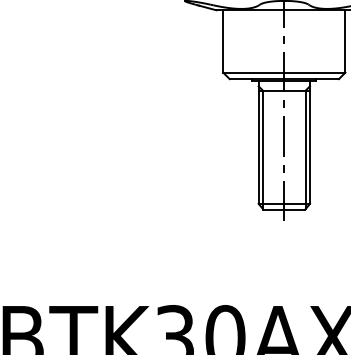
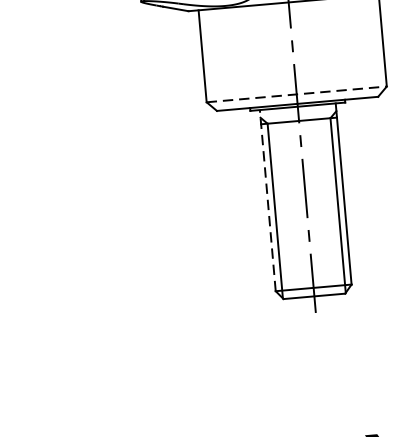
line: (284, 72) -> (296, 94), solid -> dashed
line: (258, 141) -> (267, 199), solid -> dashed

